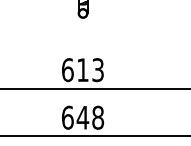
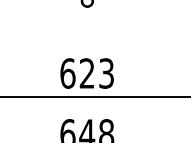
text: (82, 69) -> (86, 72), 613 -> 623

